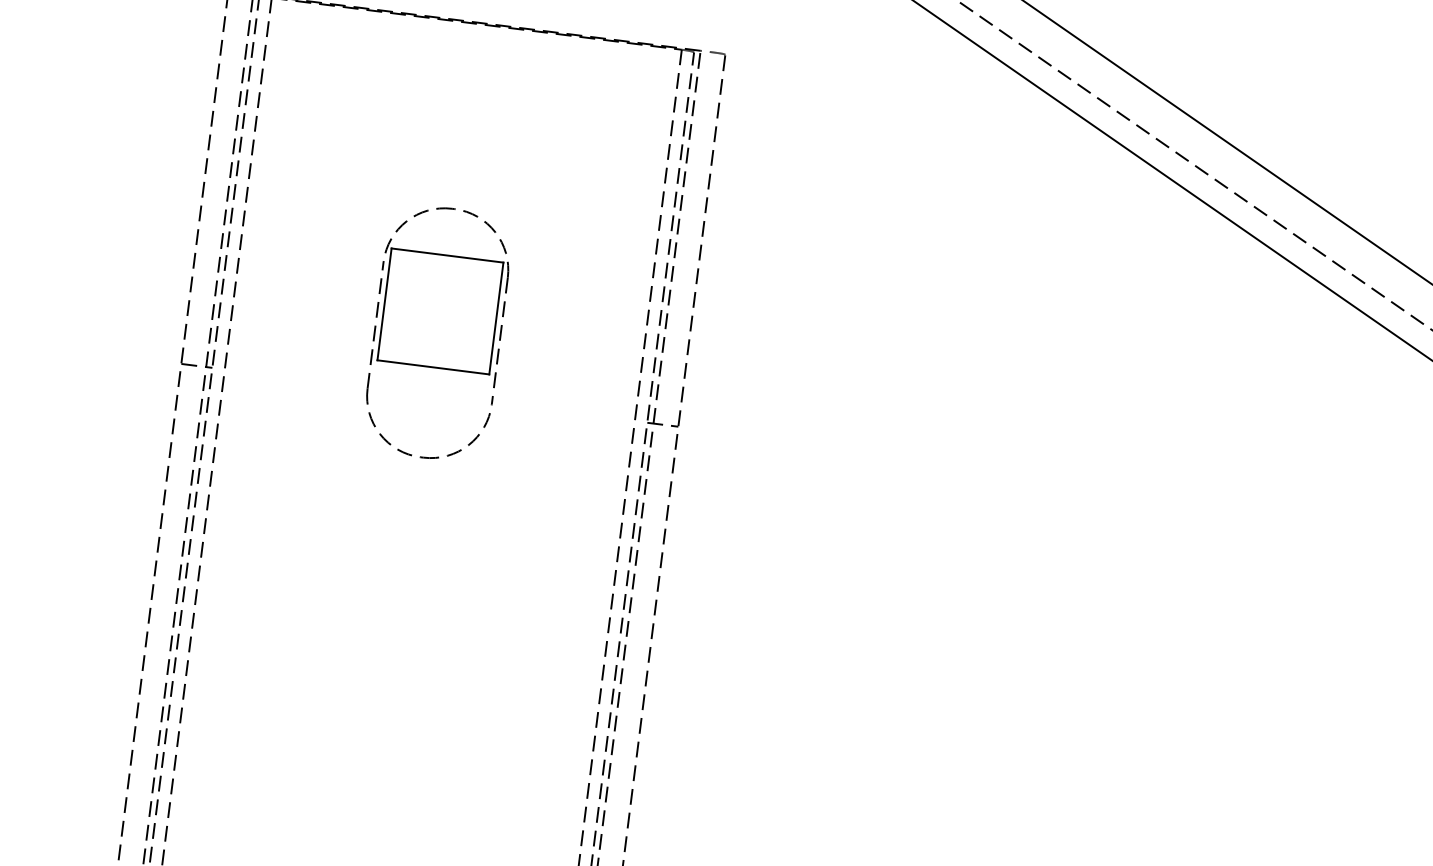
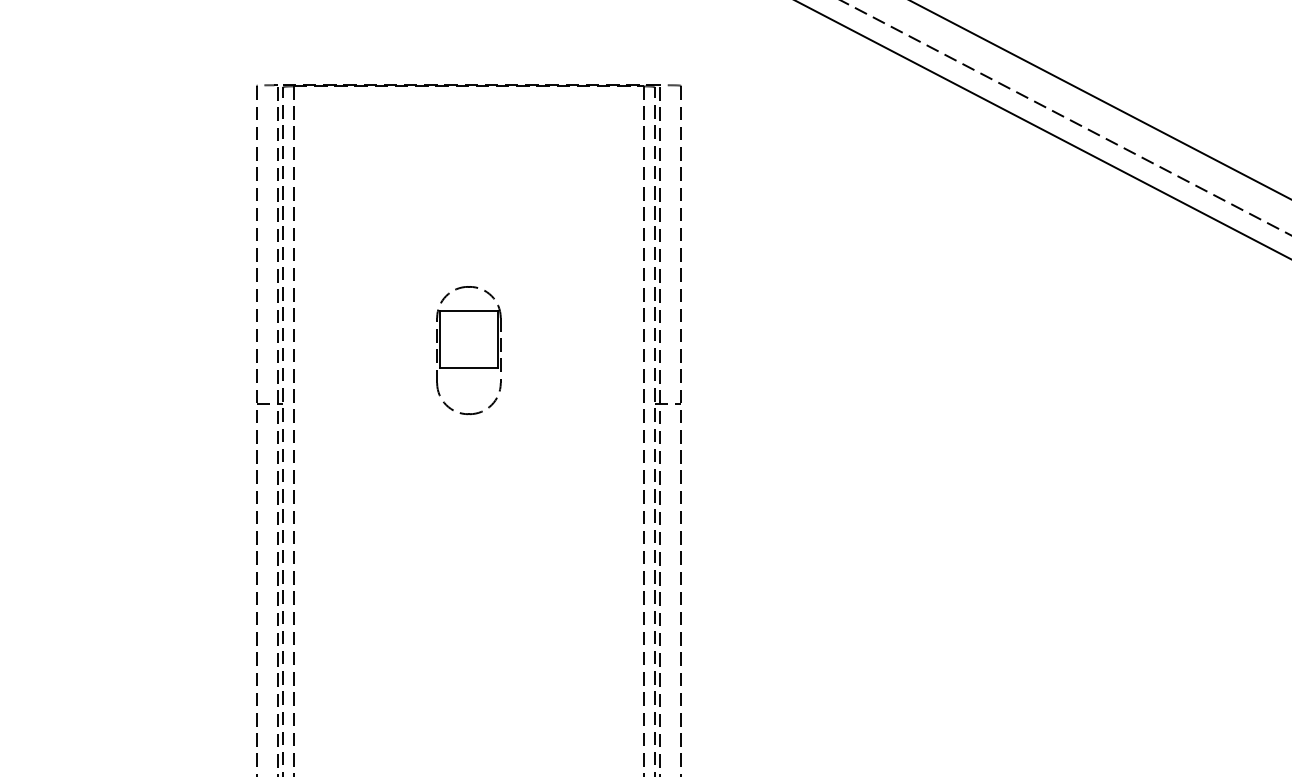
part: (437, 333) -> (468, 350), size x0.6

